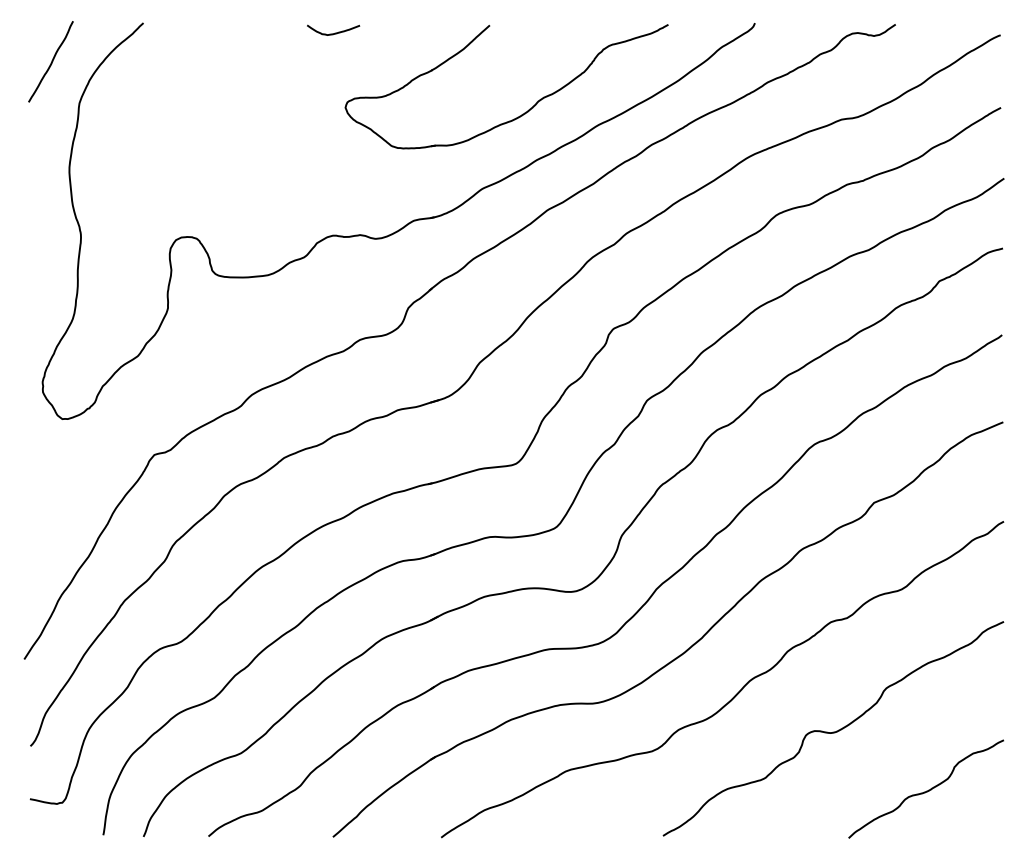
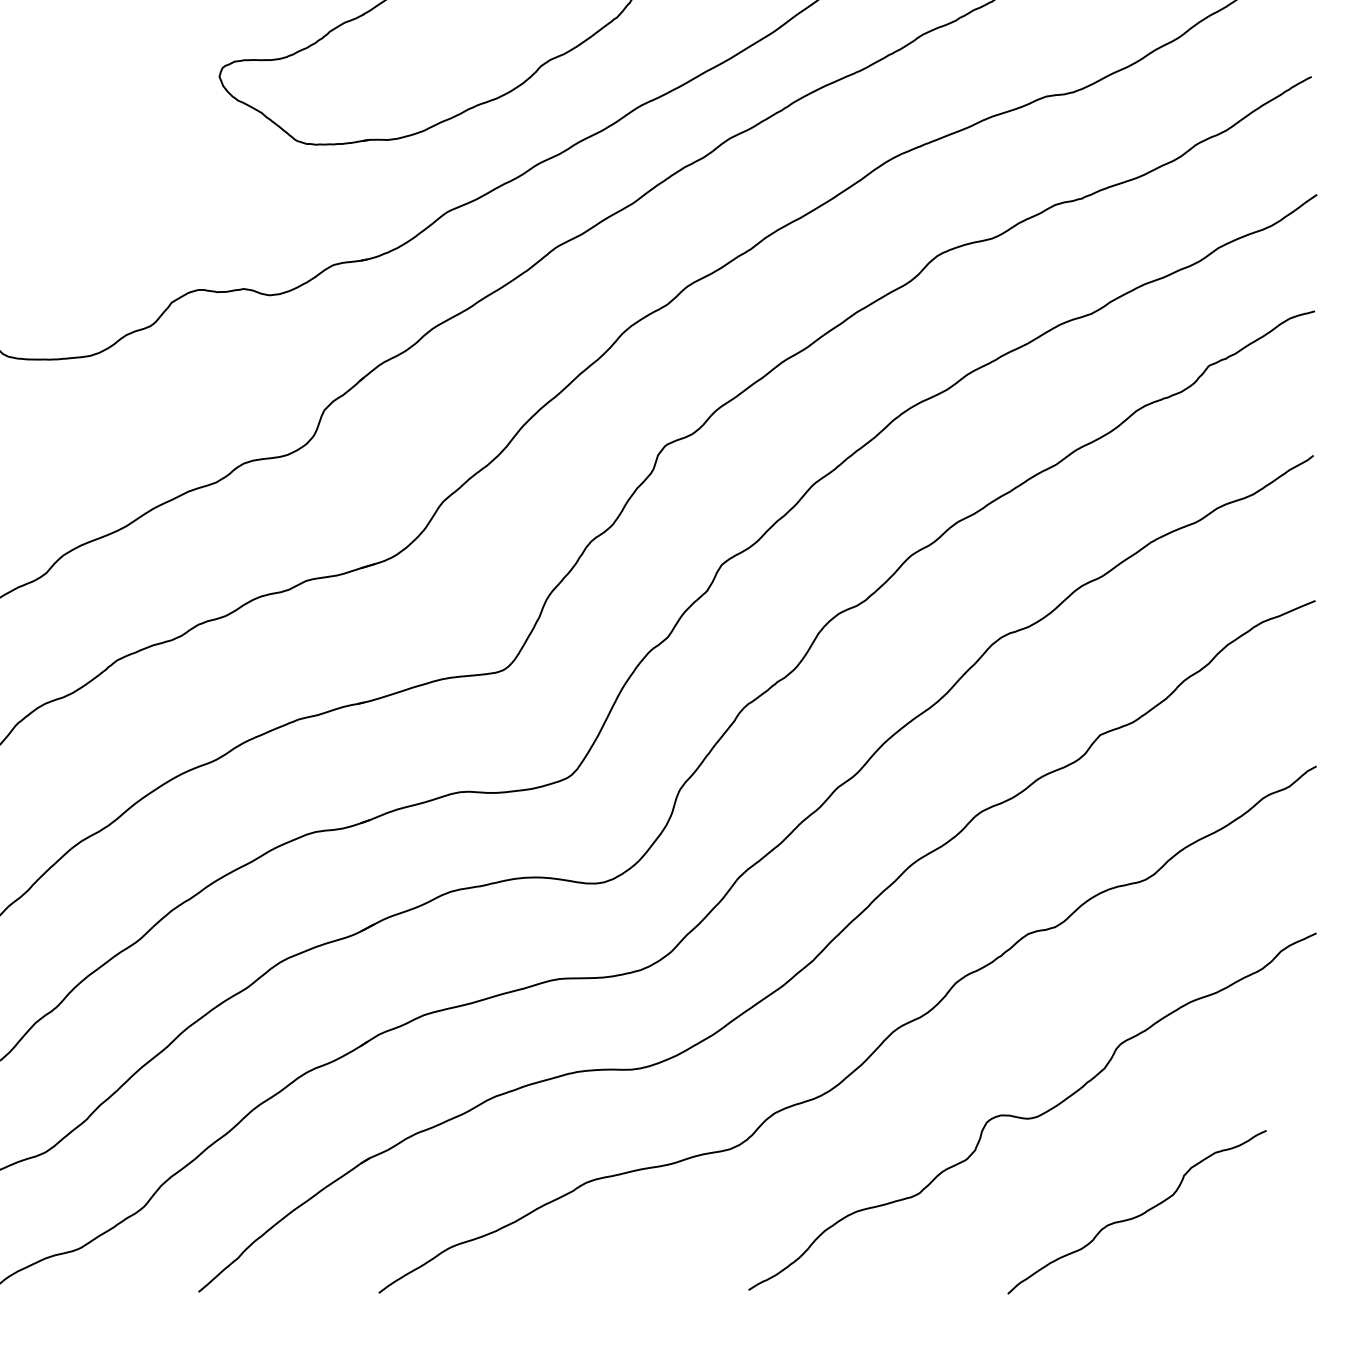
curve: (926, 790) -> (1137, 1214), moved

